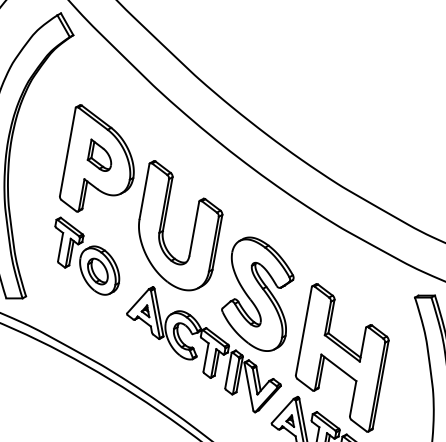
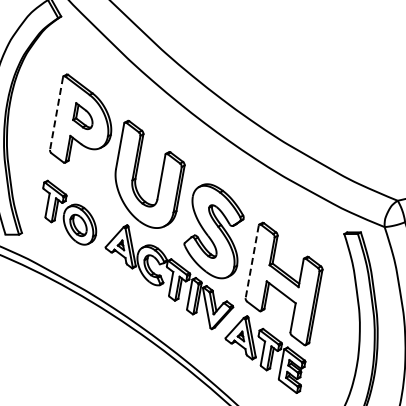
line: (67, 152) -> (56, 113), solid -> dashed
part: (87, 255) -> (69, 212), moved
line: (304, 330) -> (252, 261), solid -> dashed

